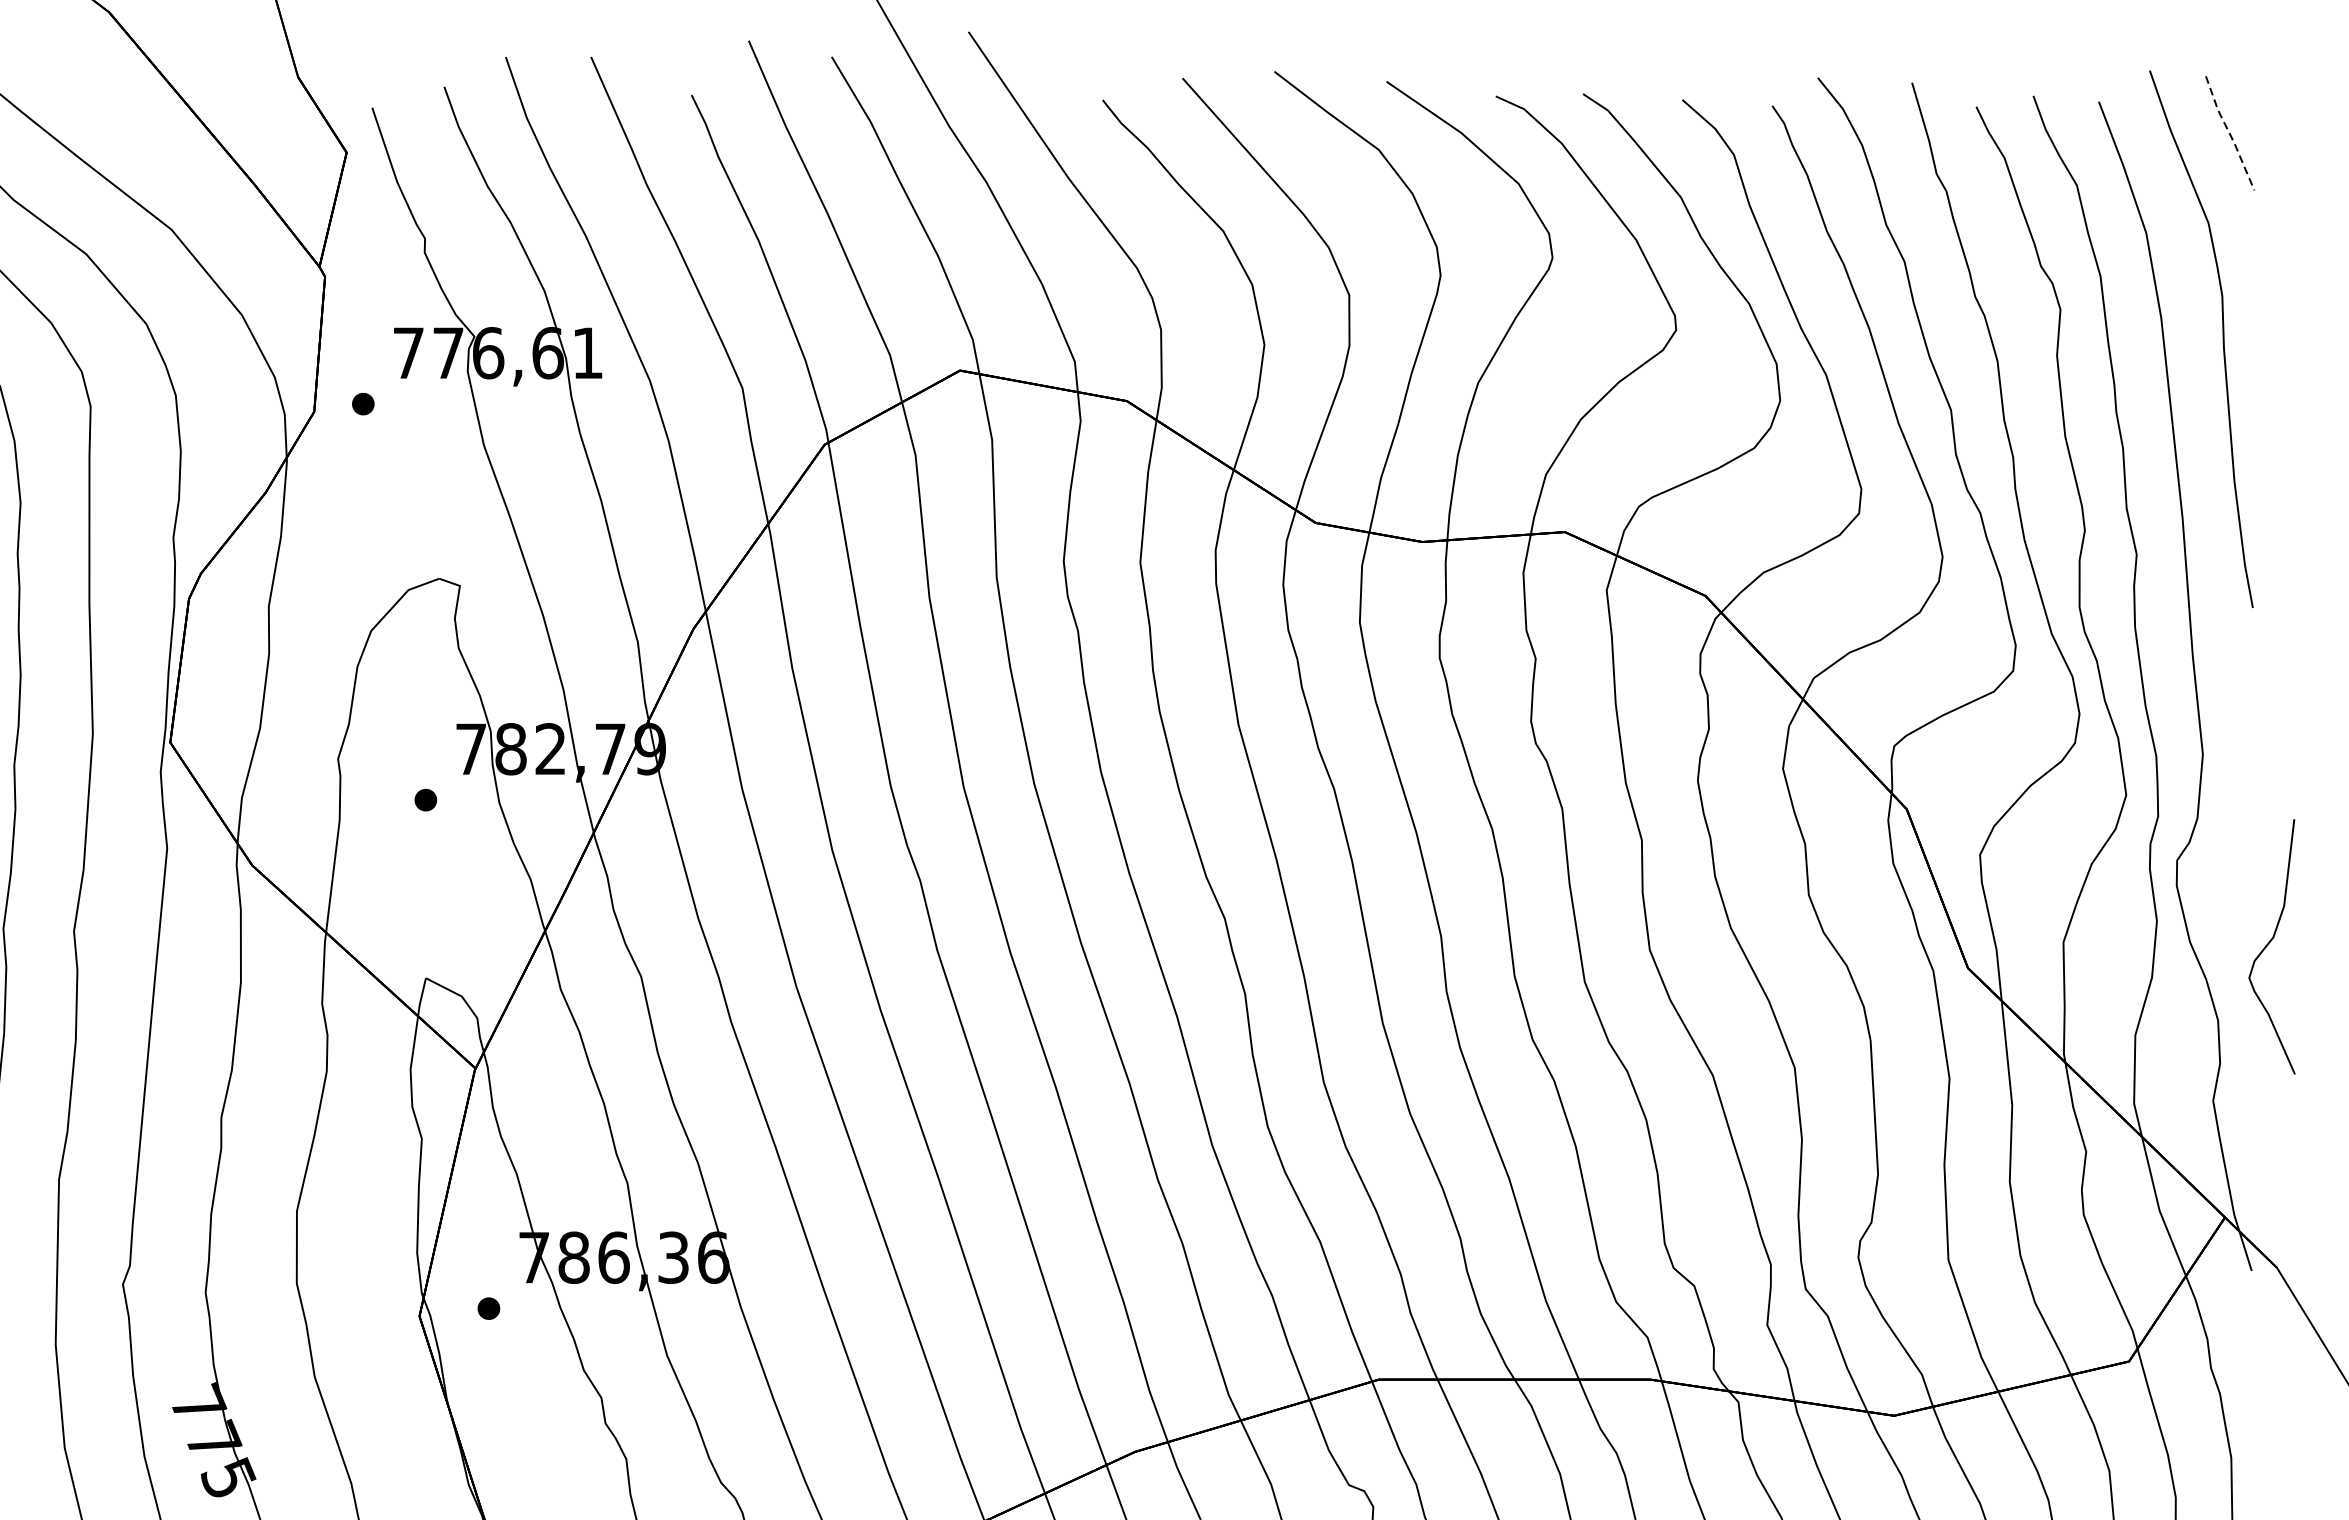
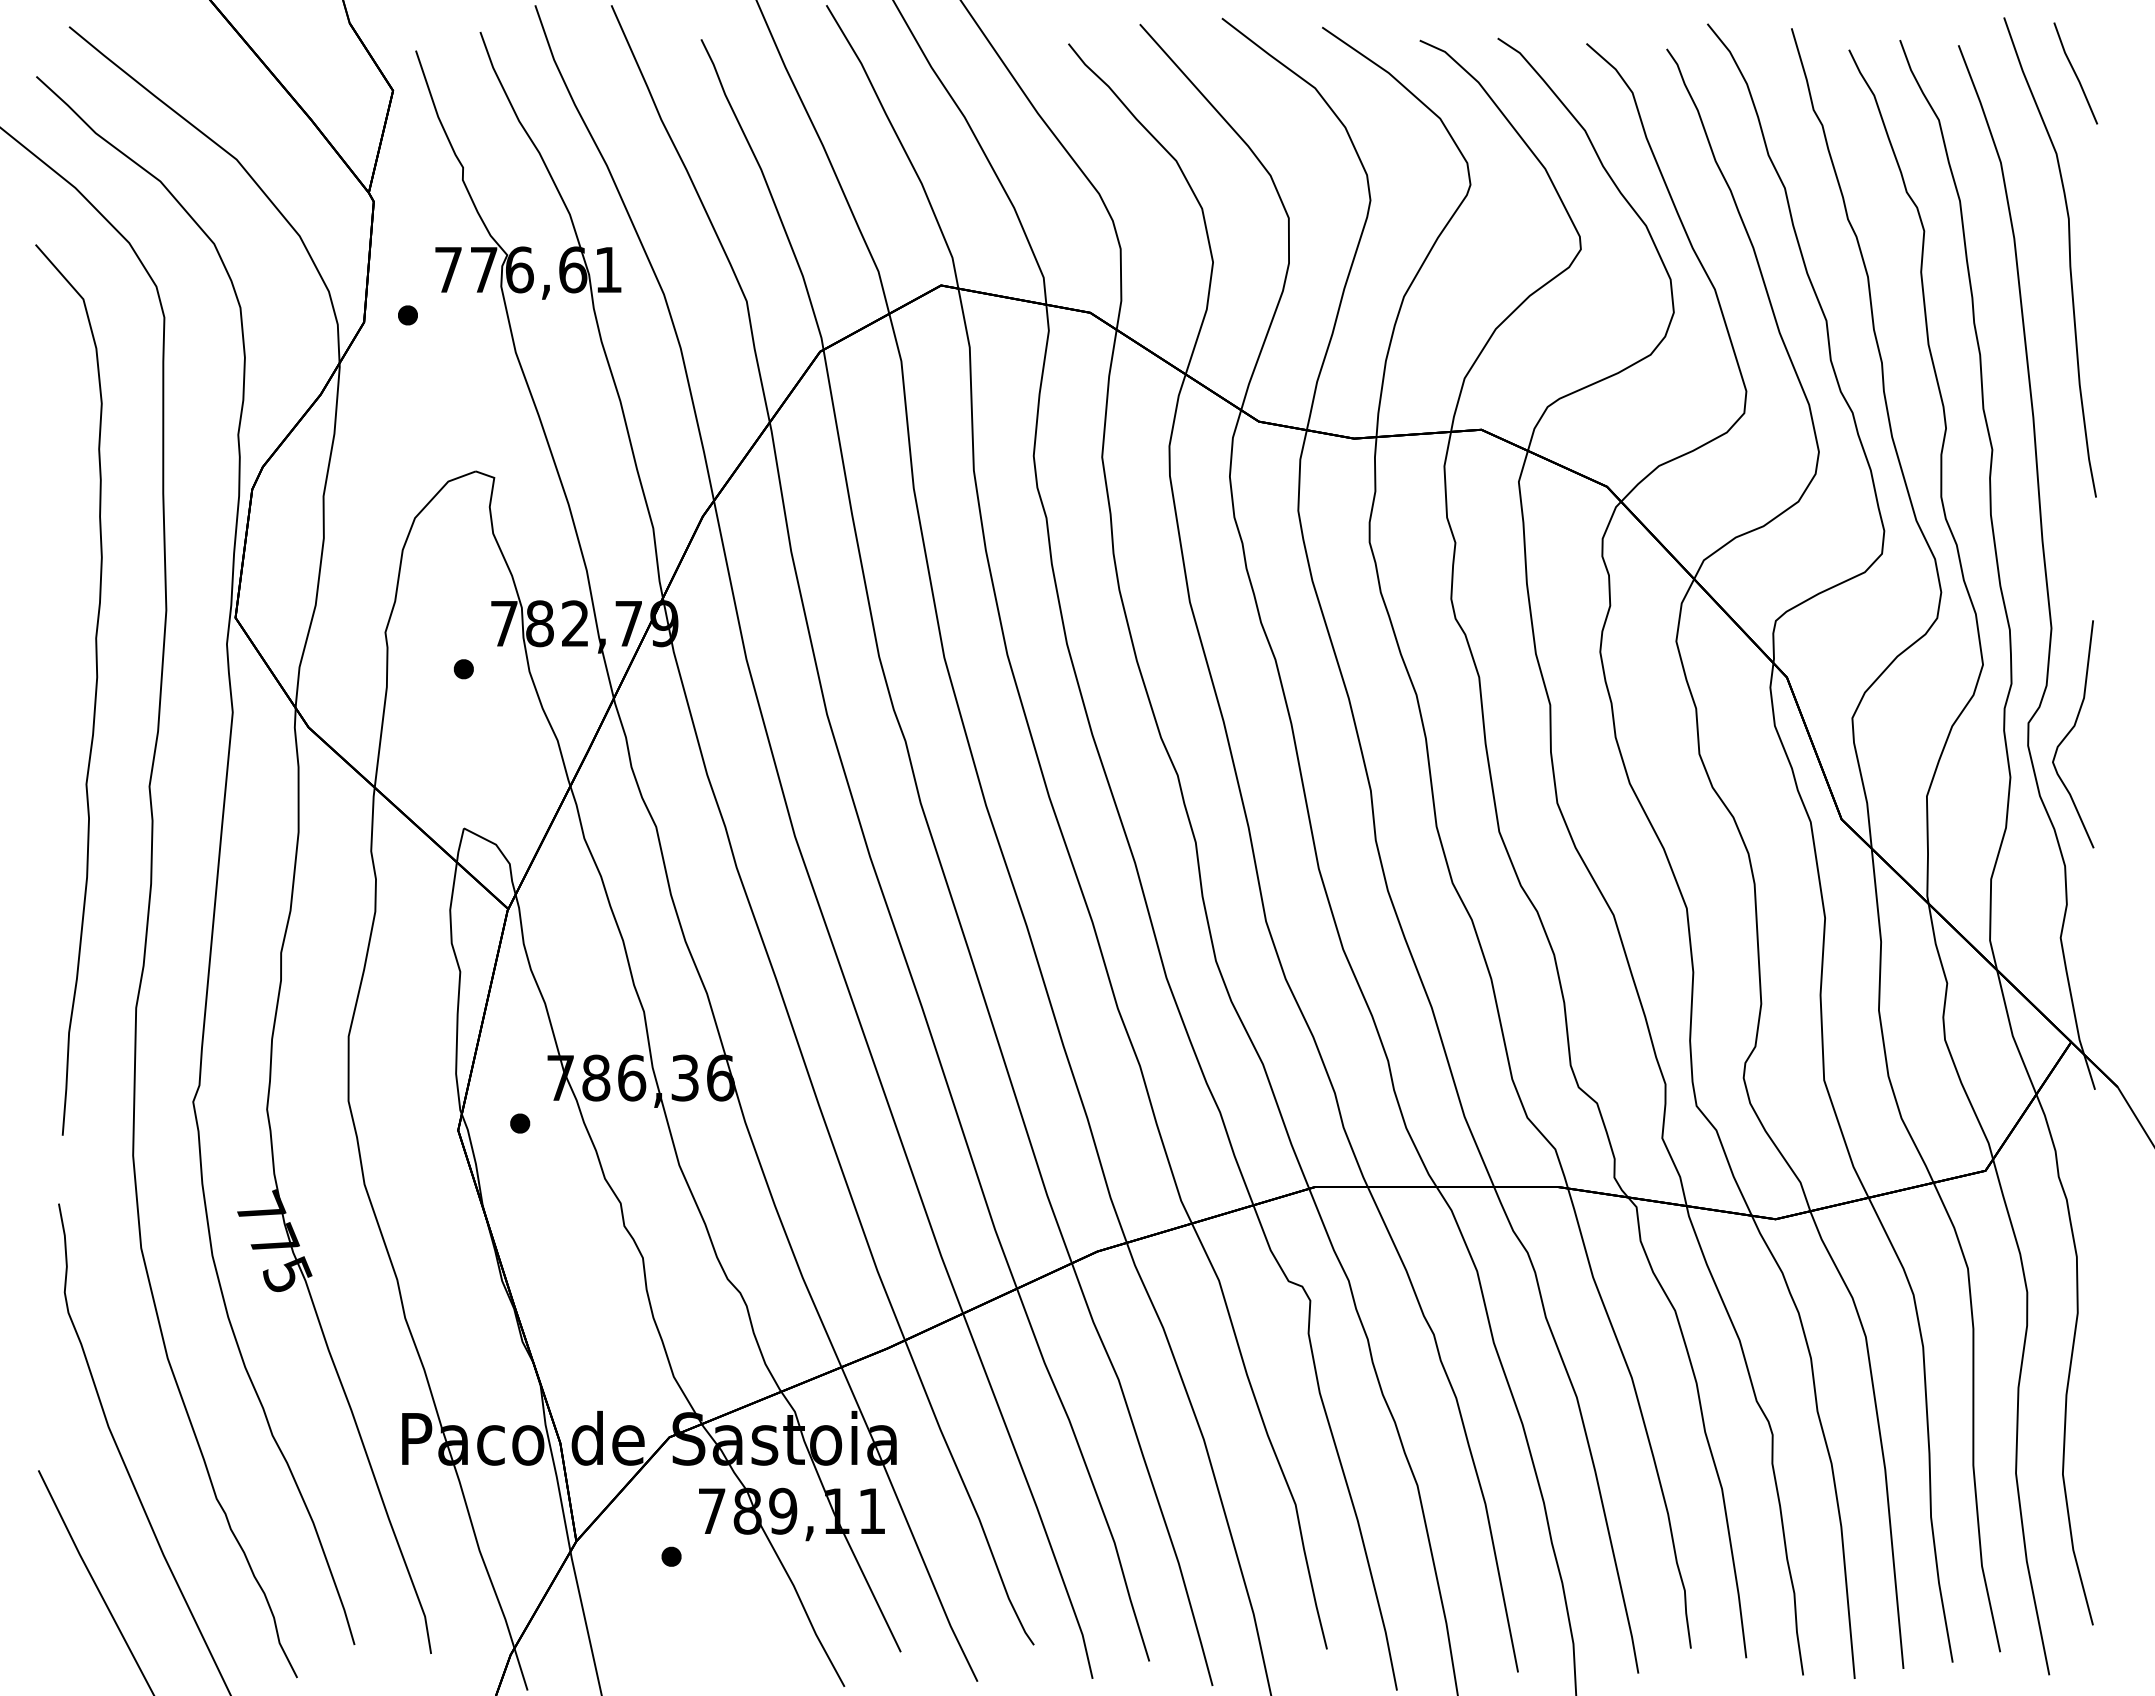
line: (2229, 133) -> (2075, 73), dashed -> solid
curve: (2270, 943) -> (2071, 731), moved

